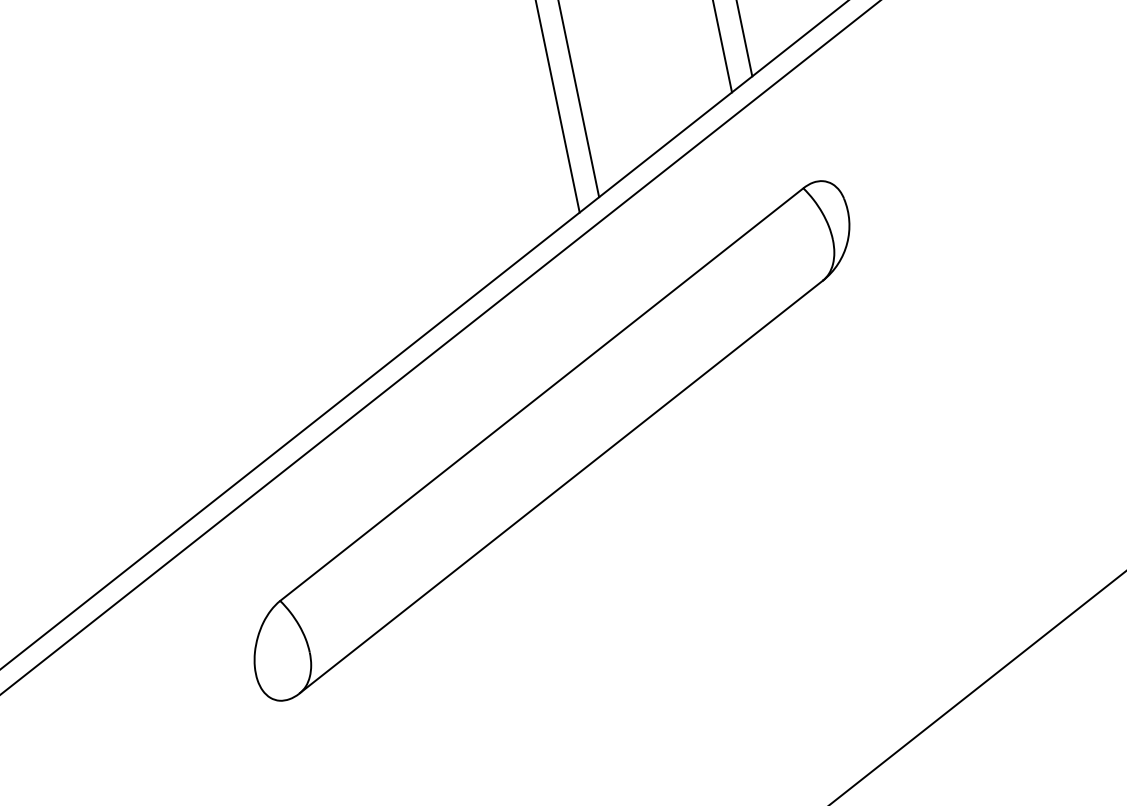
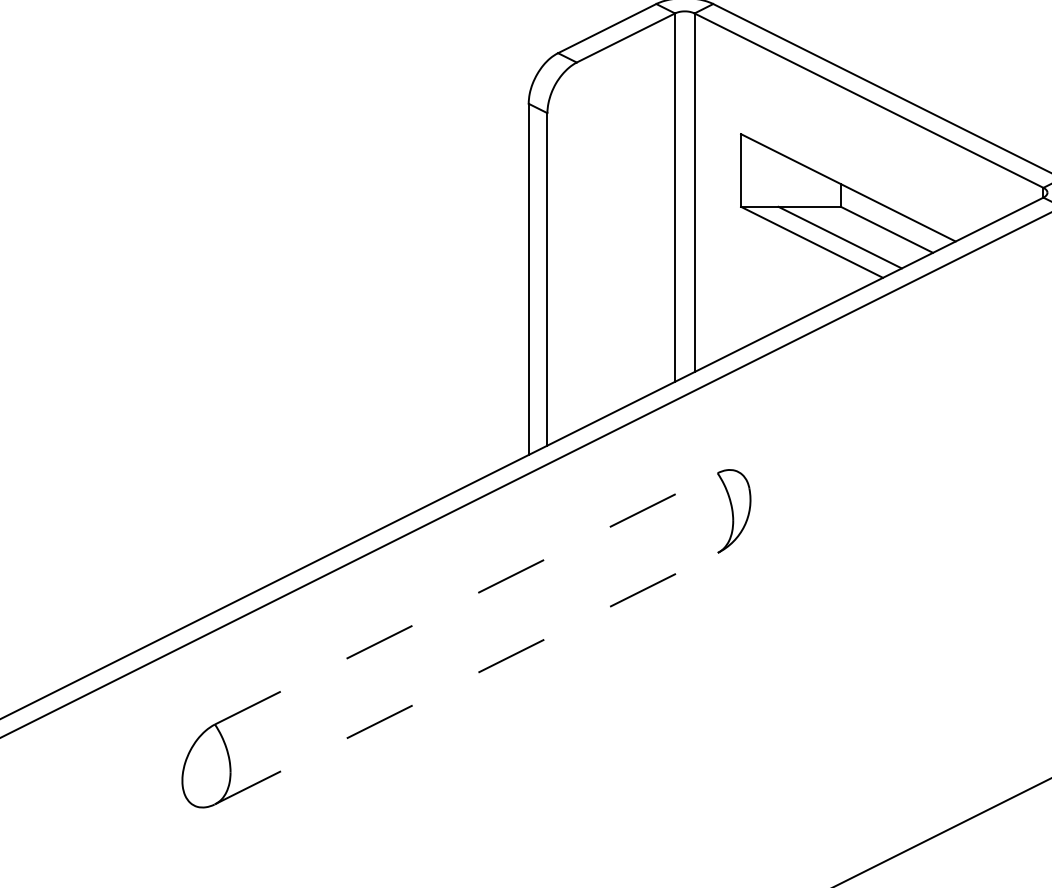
line: (541, 394) -> (466, 598), solid -> dashed
line: (561, 487) -> (466, 678), solid -> dashed

